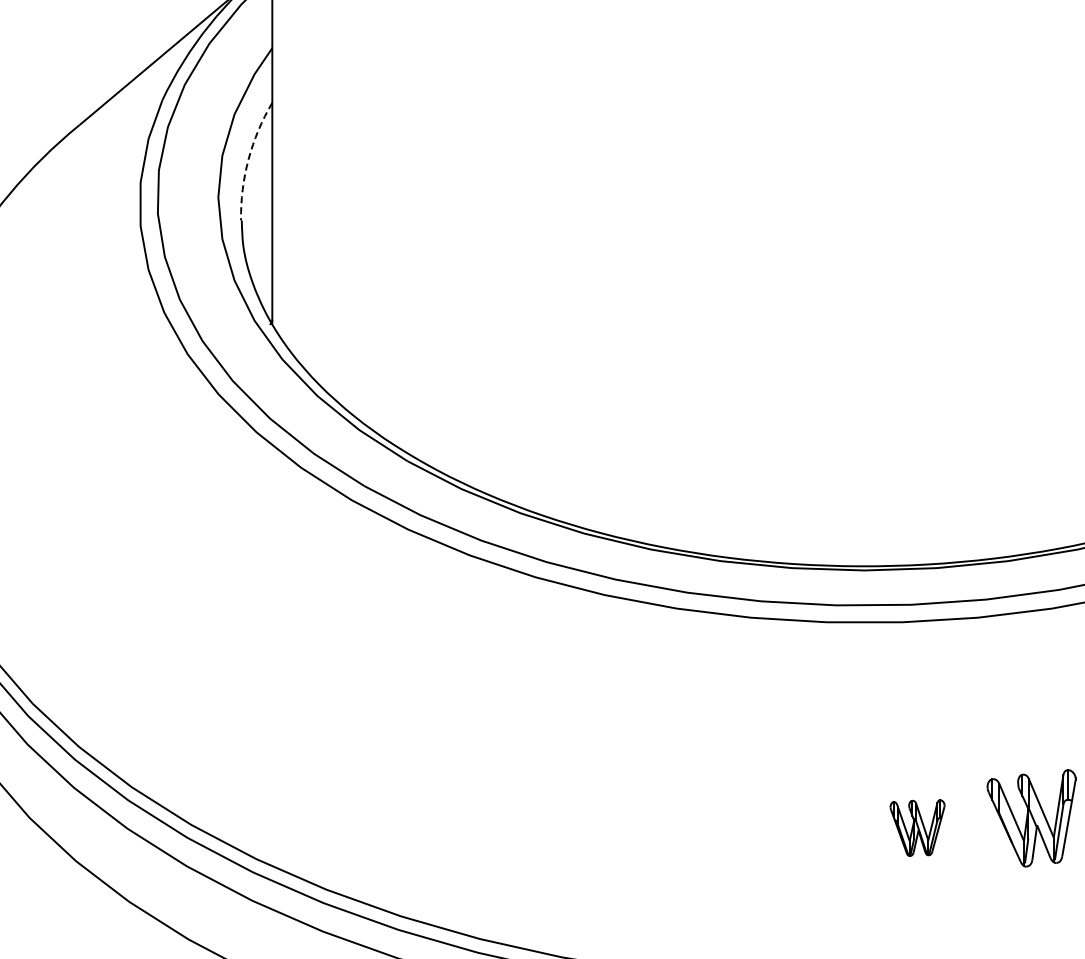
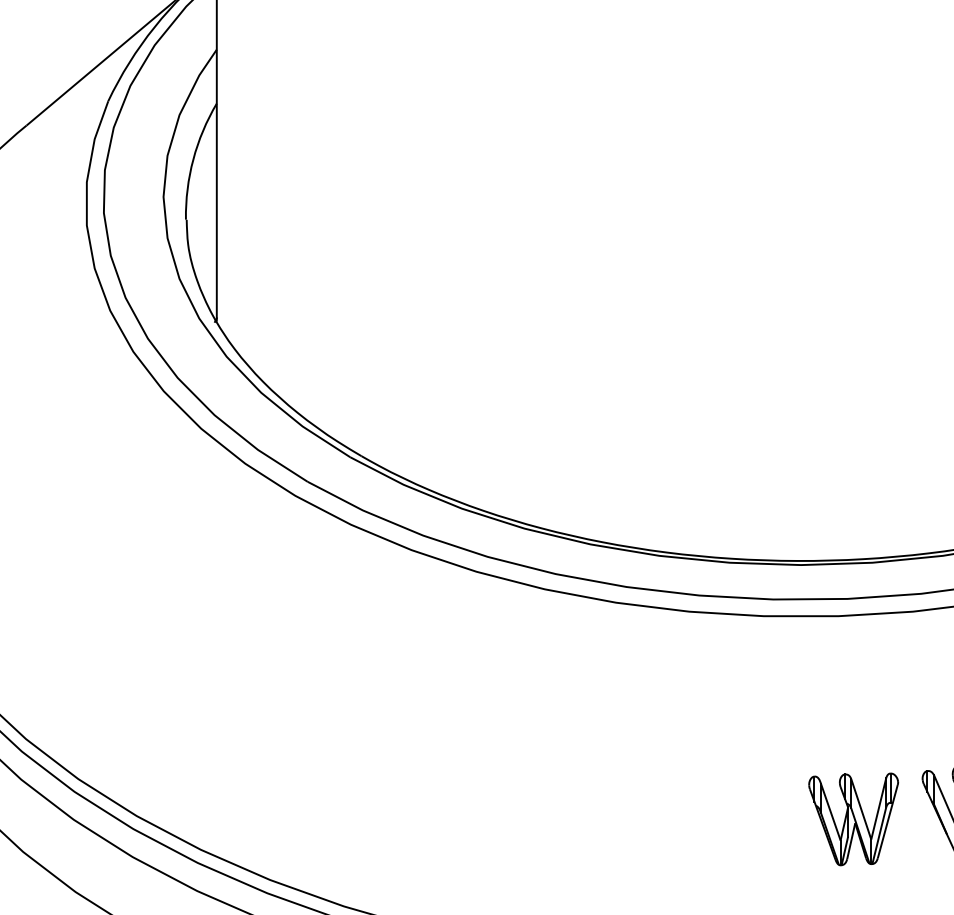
arc: (248, 159) -> (193, 159), dashed -> solid
part: (917, 827) -> (853, 818), size x1.67

